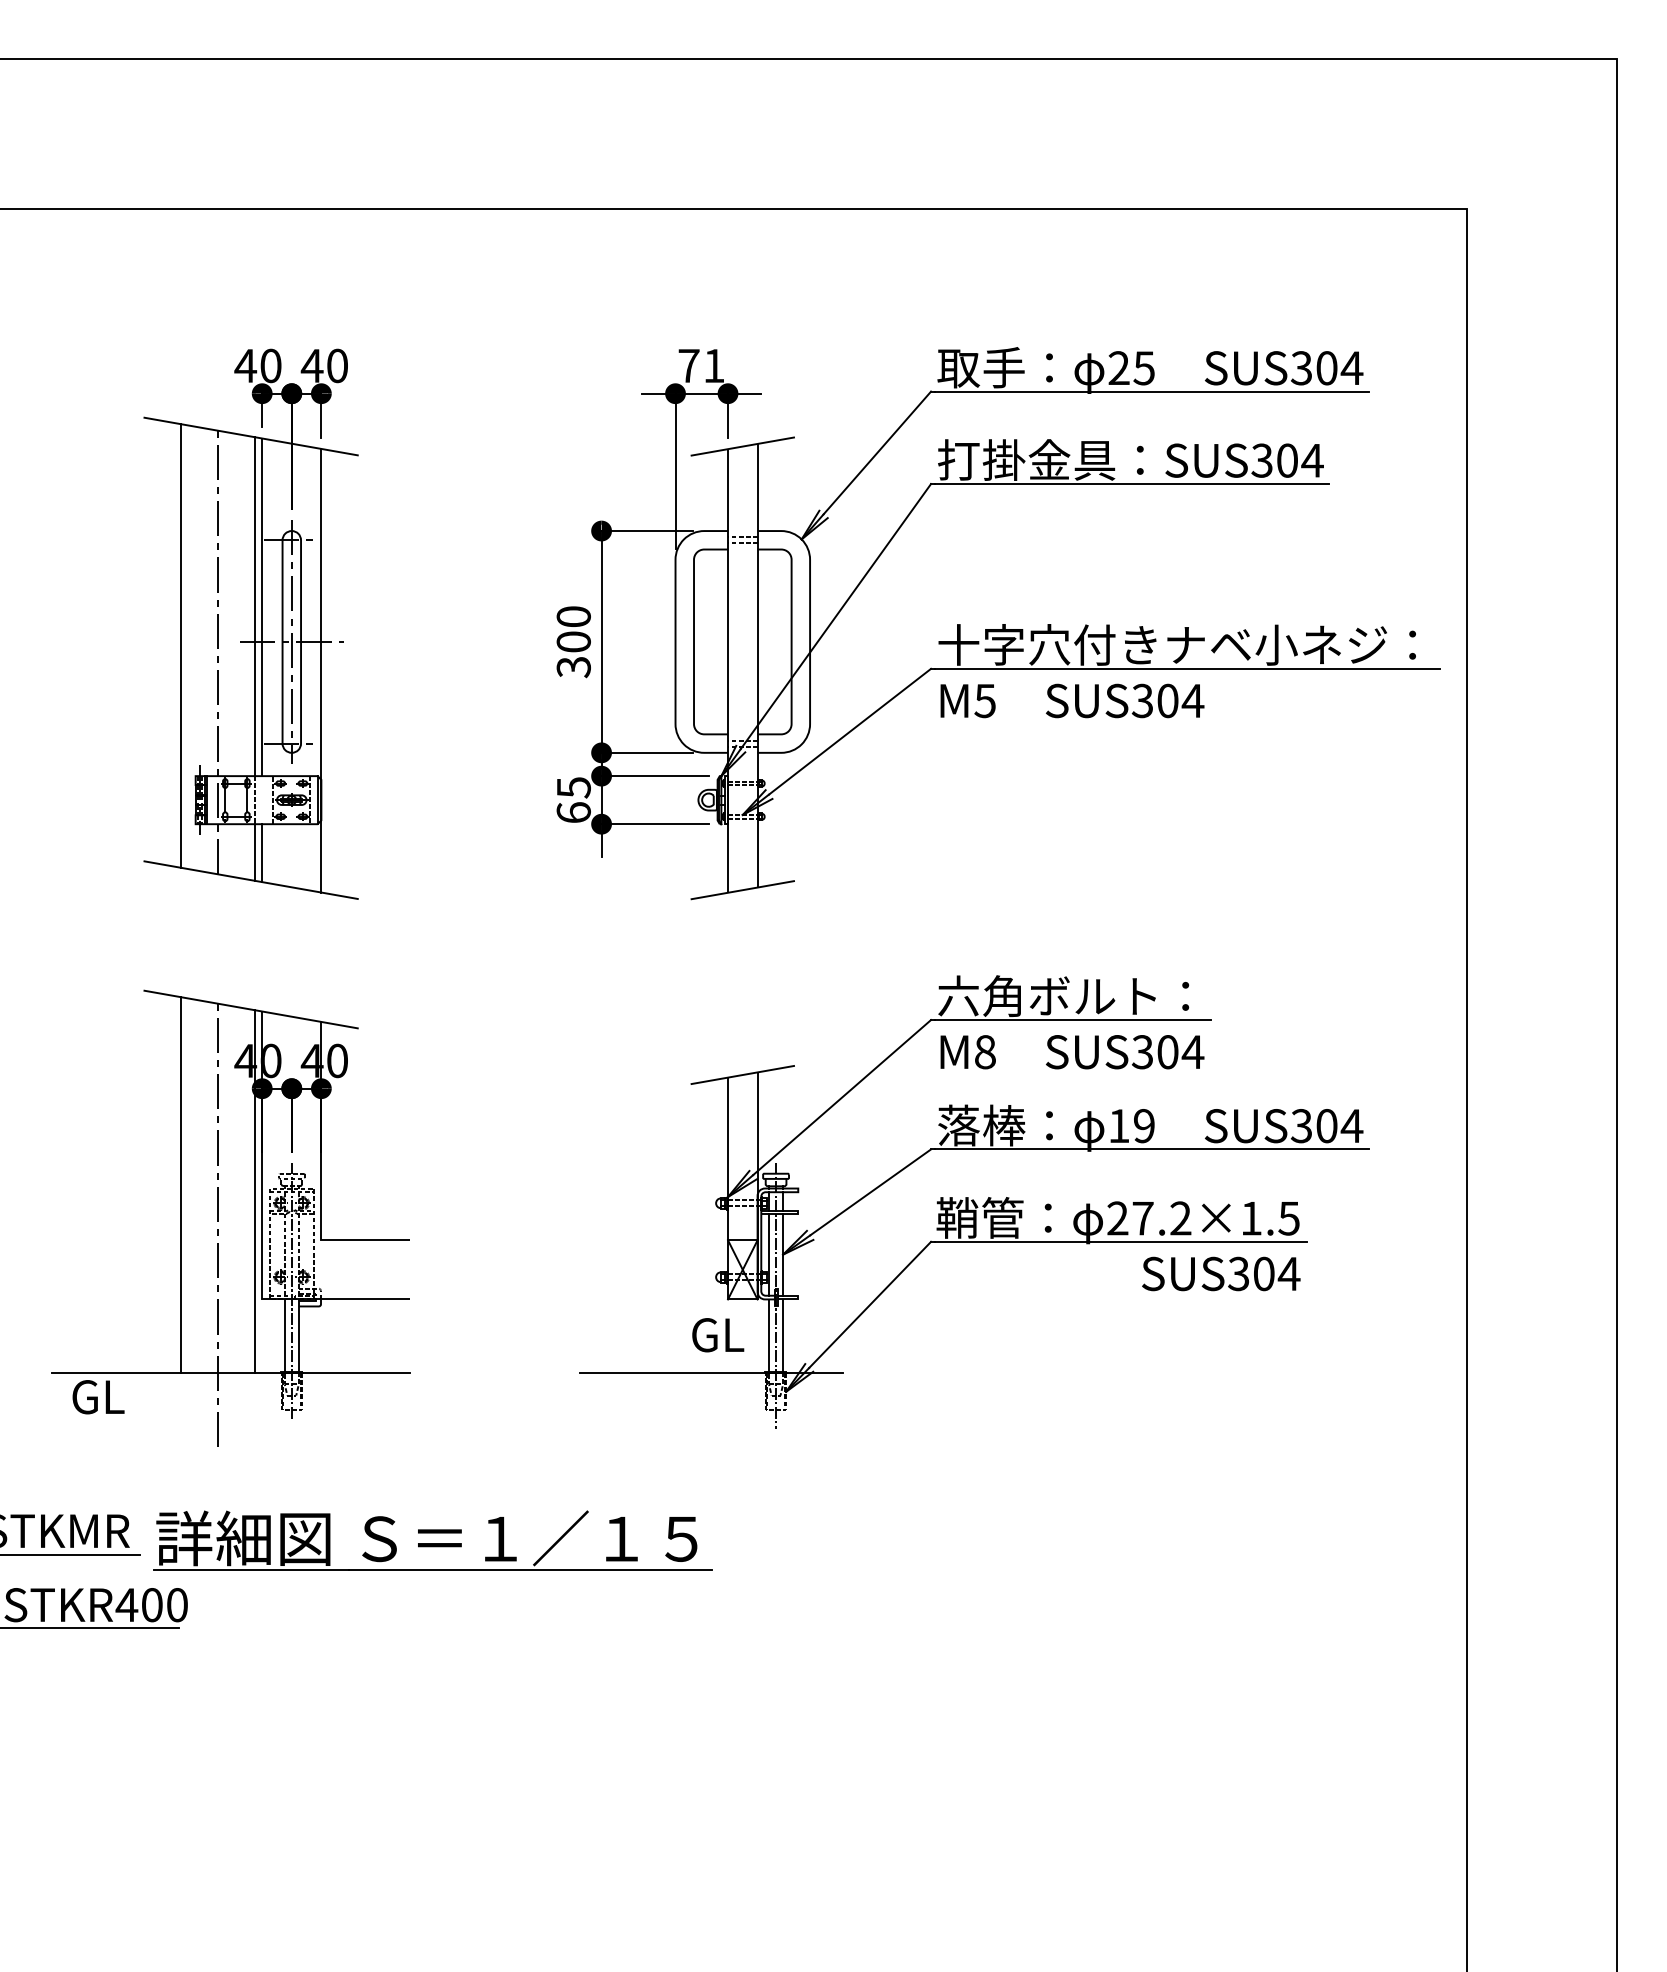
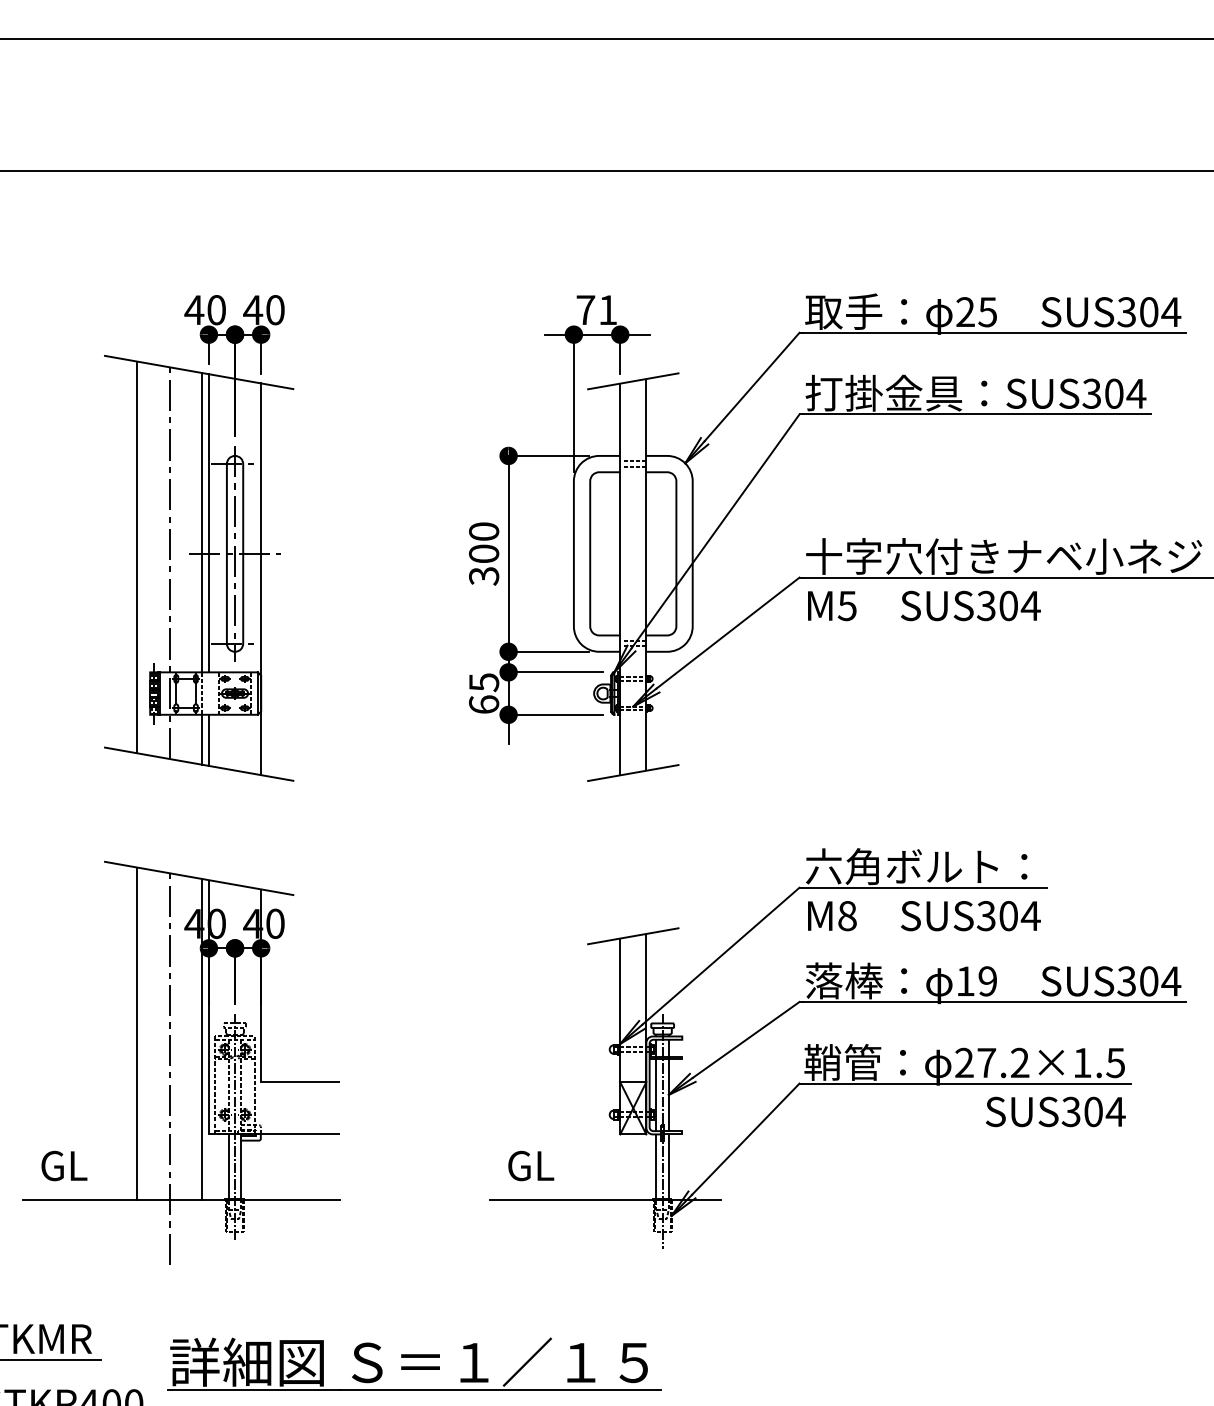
text: (718, 1335) -> (531, 1166), moved
text: (98, 1397) -> (64, 1166), moved
part: (432, 1540) -> (414, 1364), moved

